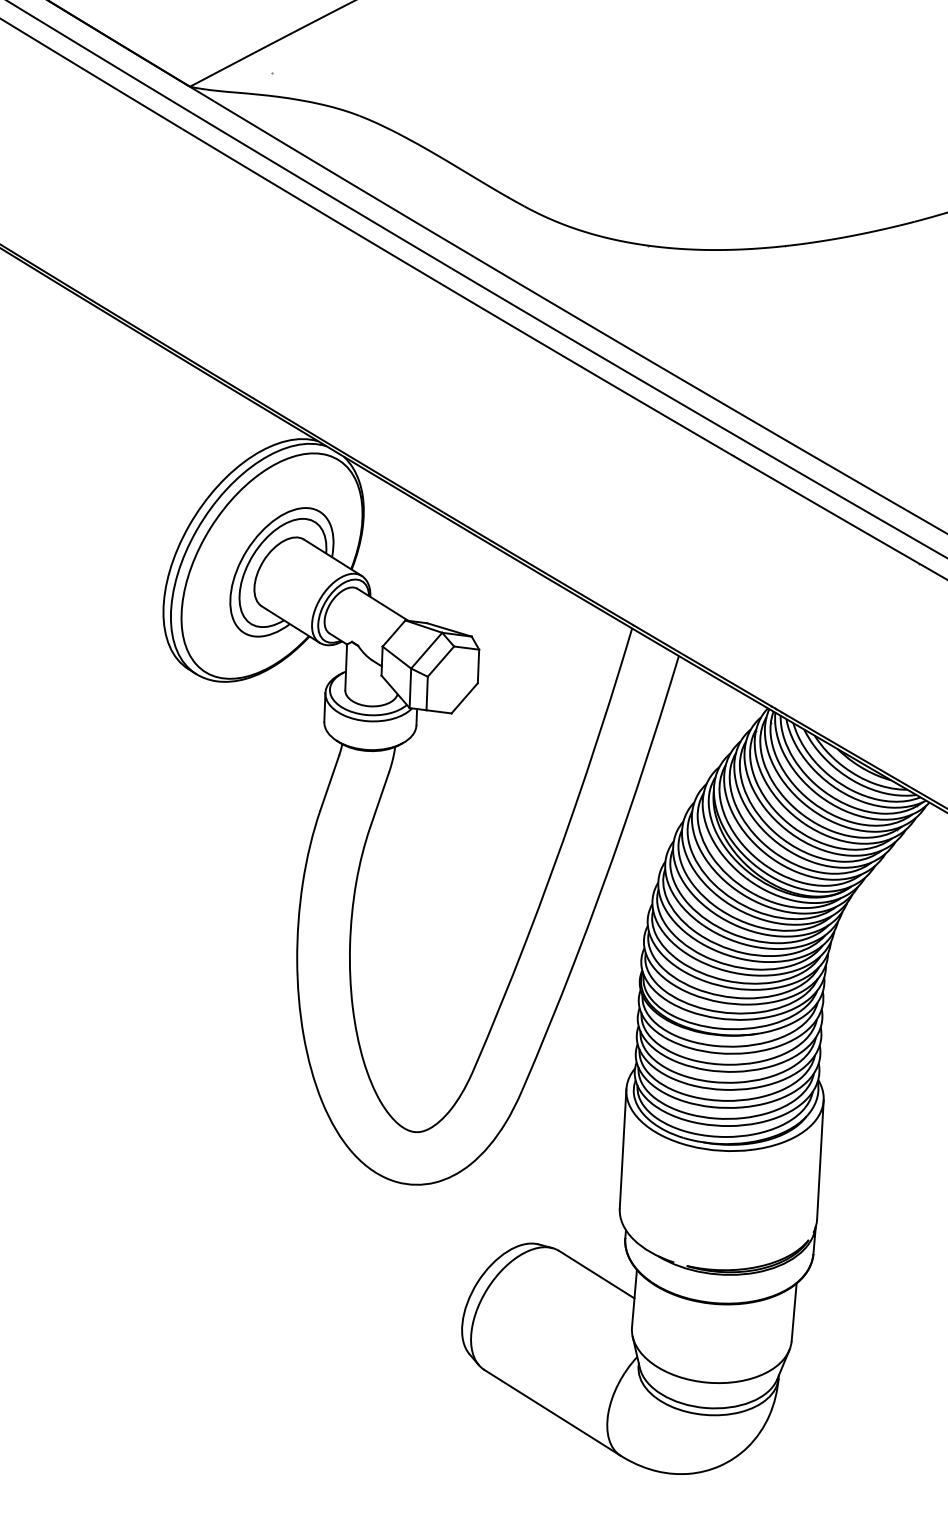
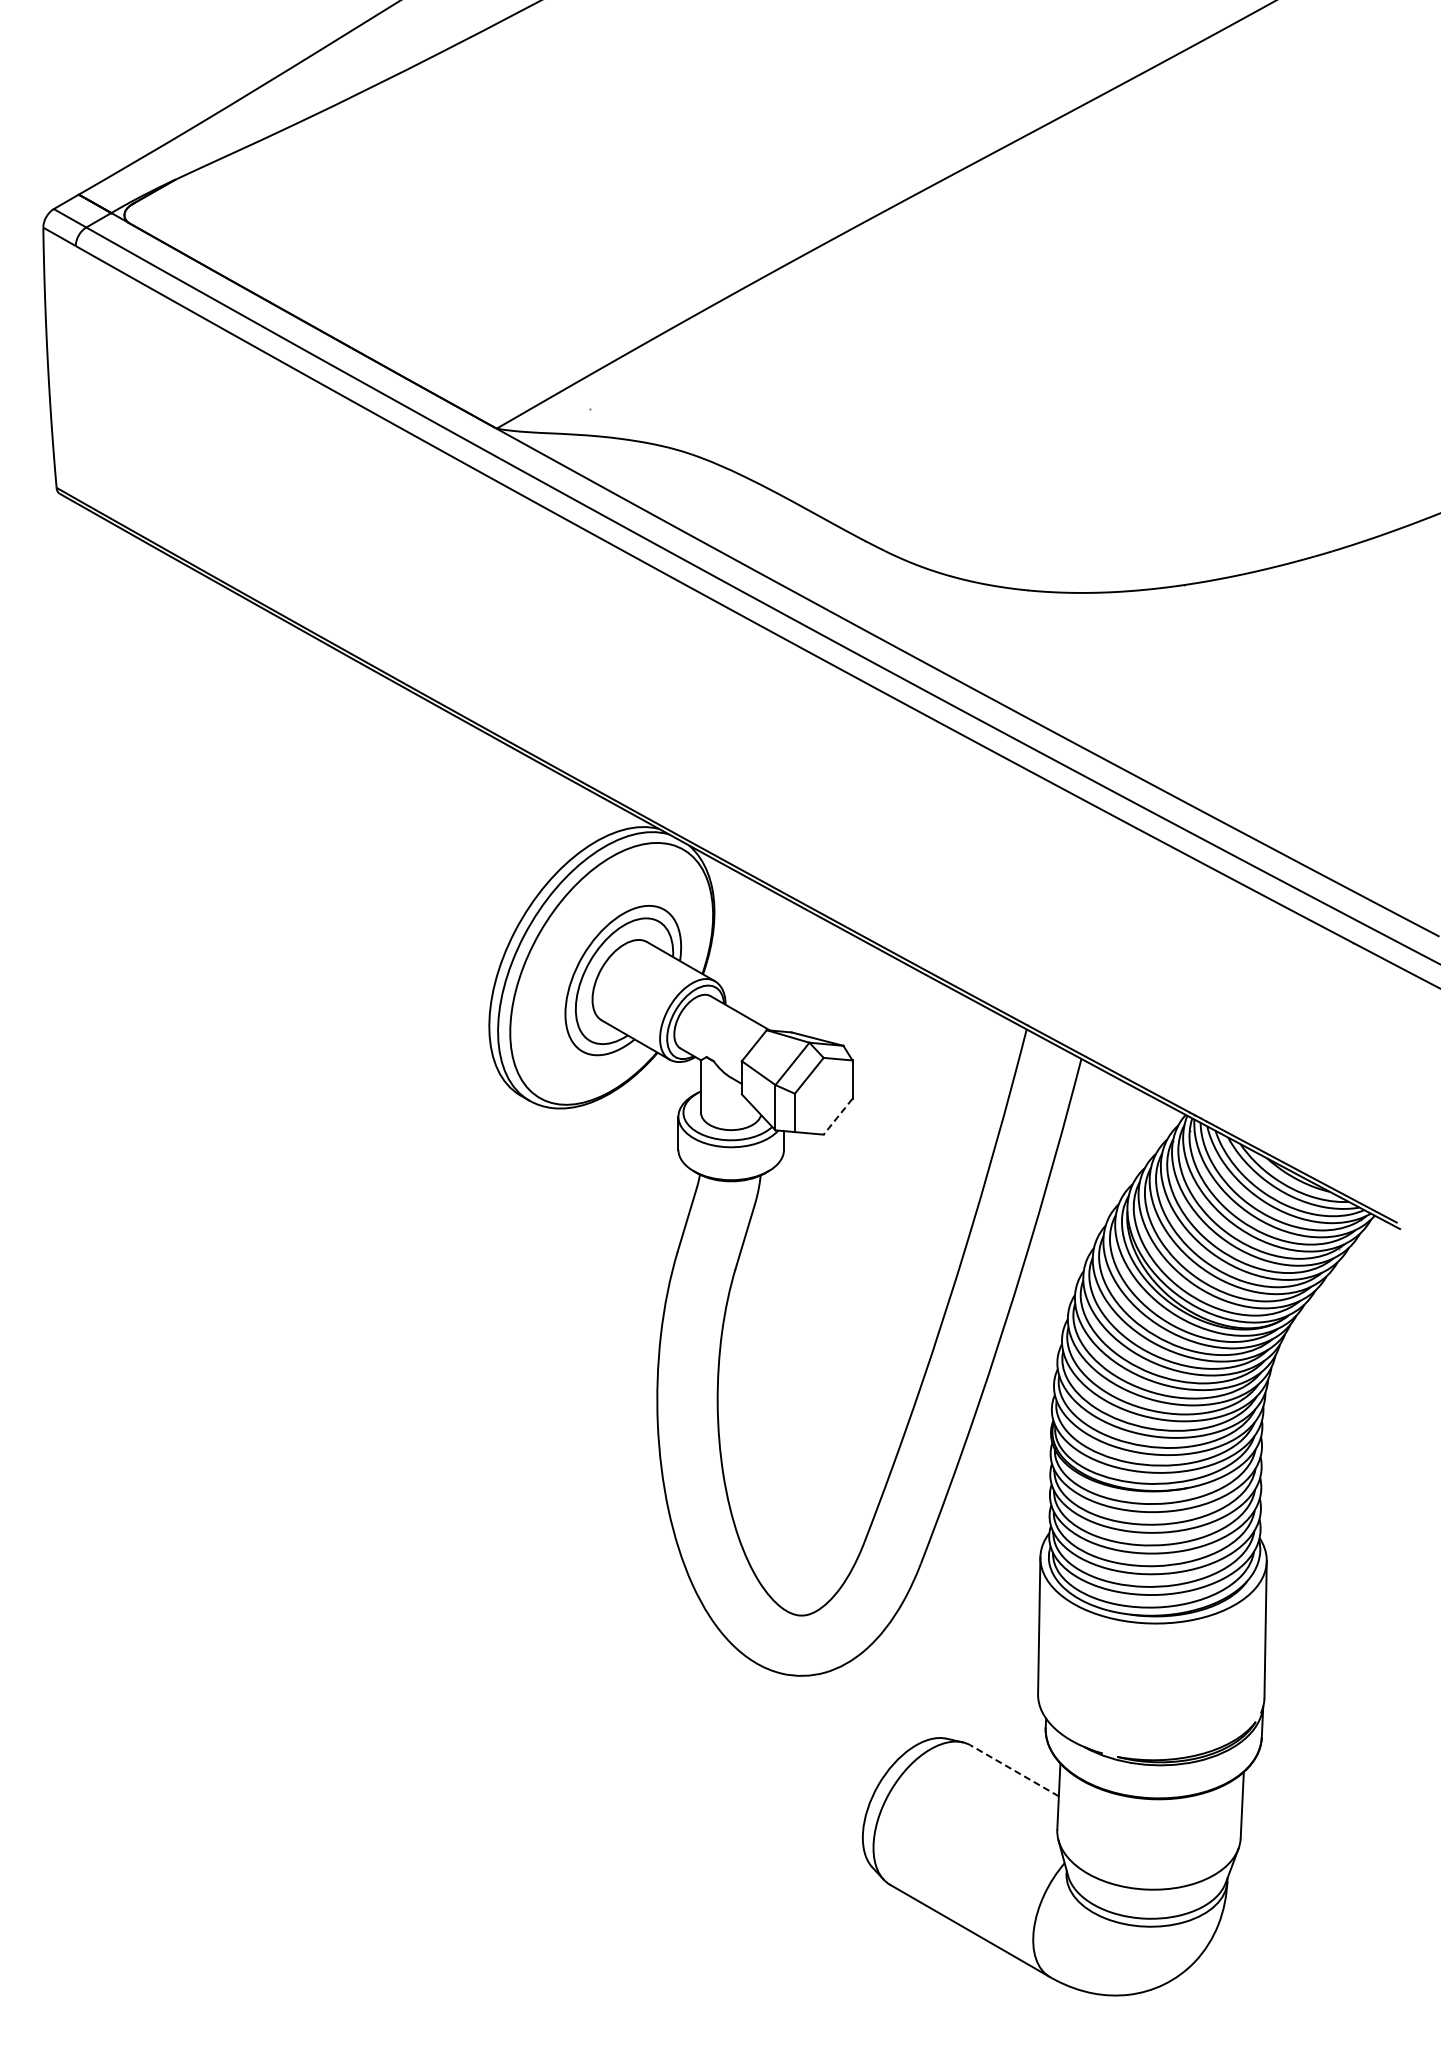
line: (465, 698) -> (838, 1116), solid -> dashed
line: (596, 1274) -> (1014, 1770), solid -> dashed

